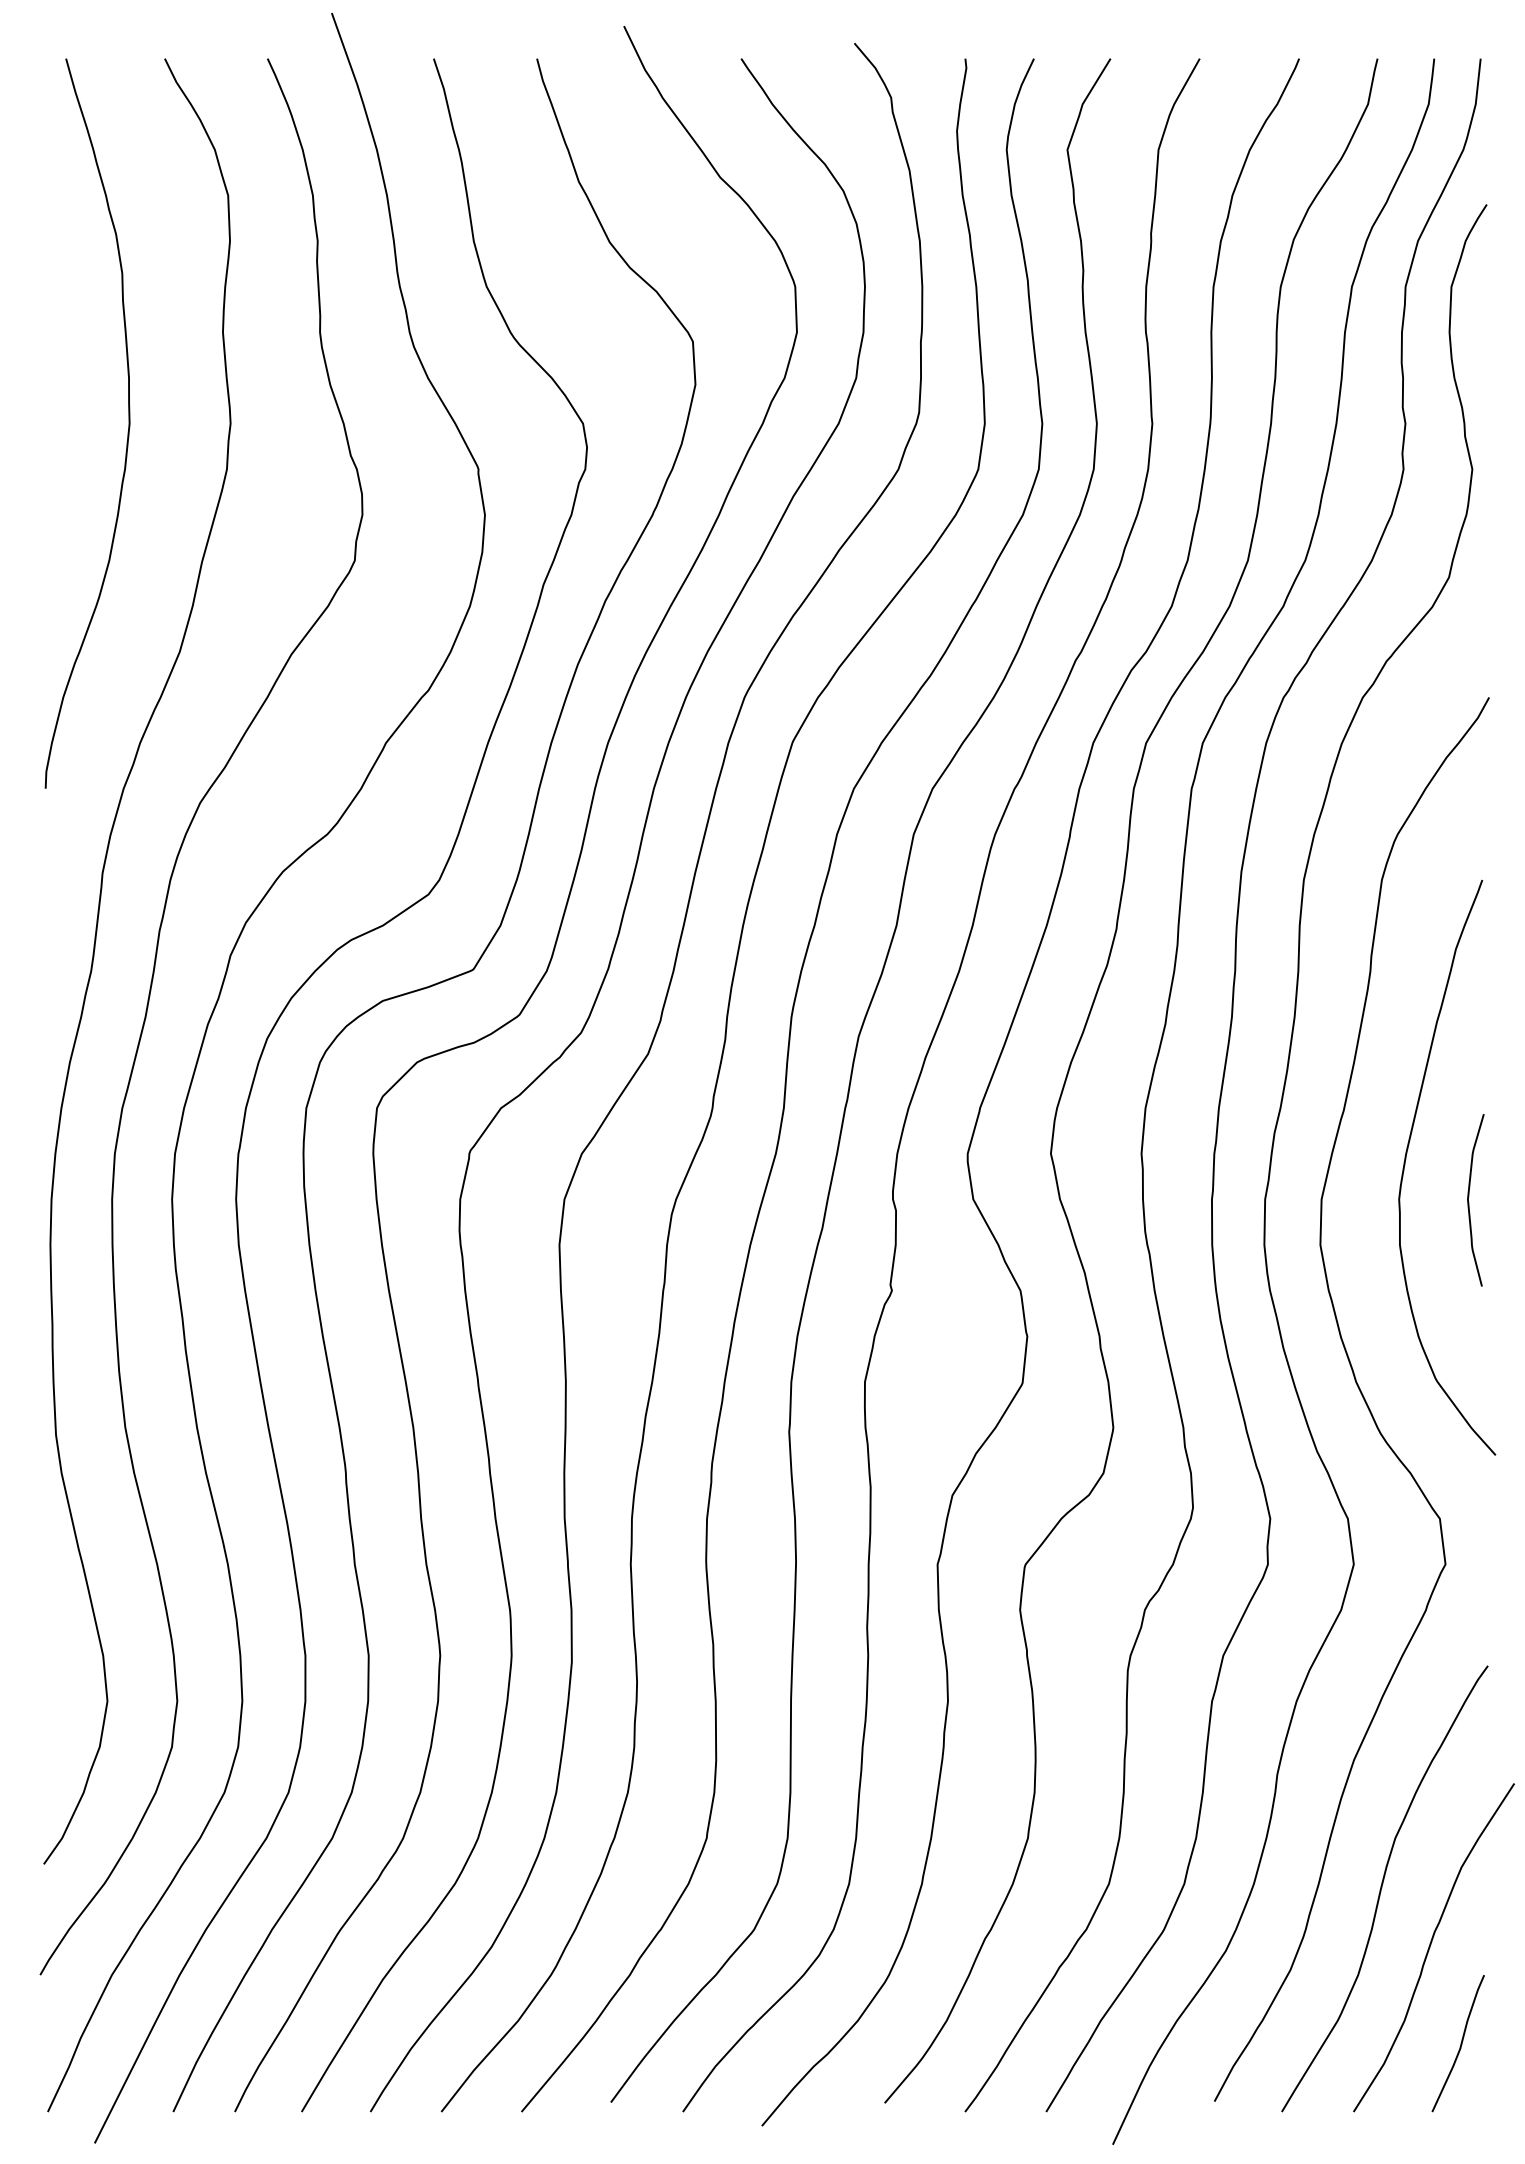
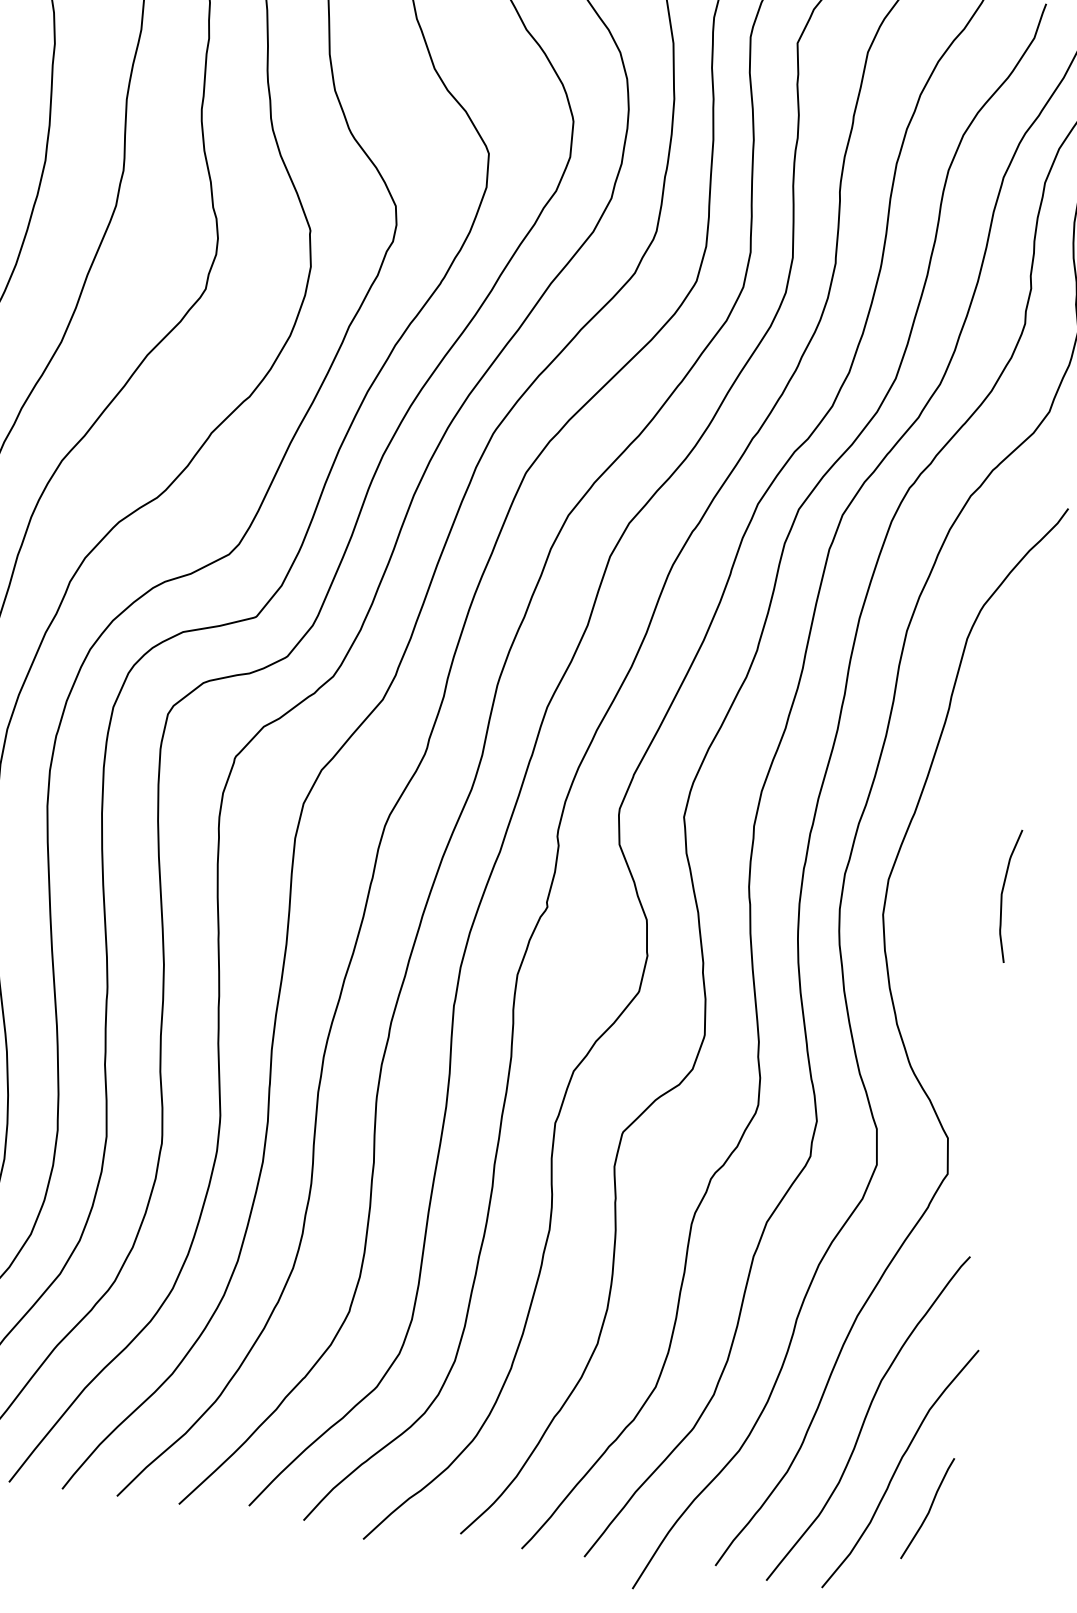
curve: (1406, 1159) -> (958, 857), removed
curve: (1460, 2043) -> (929, 1508), moved

